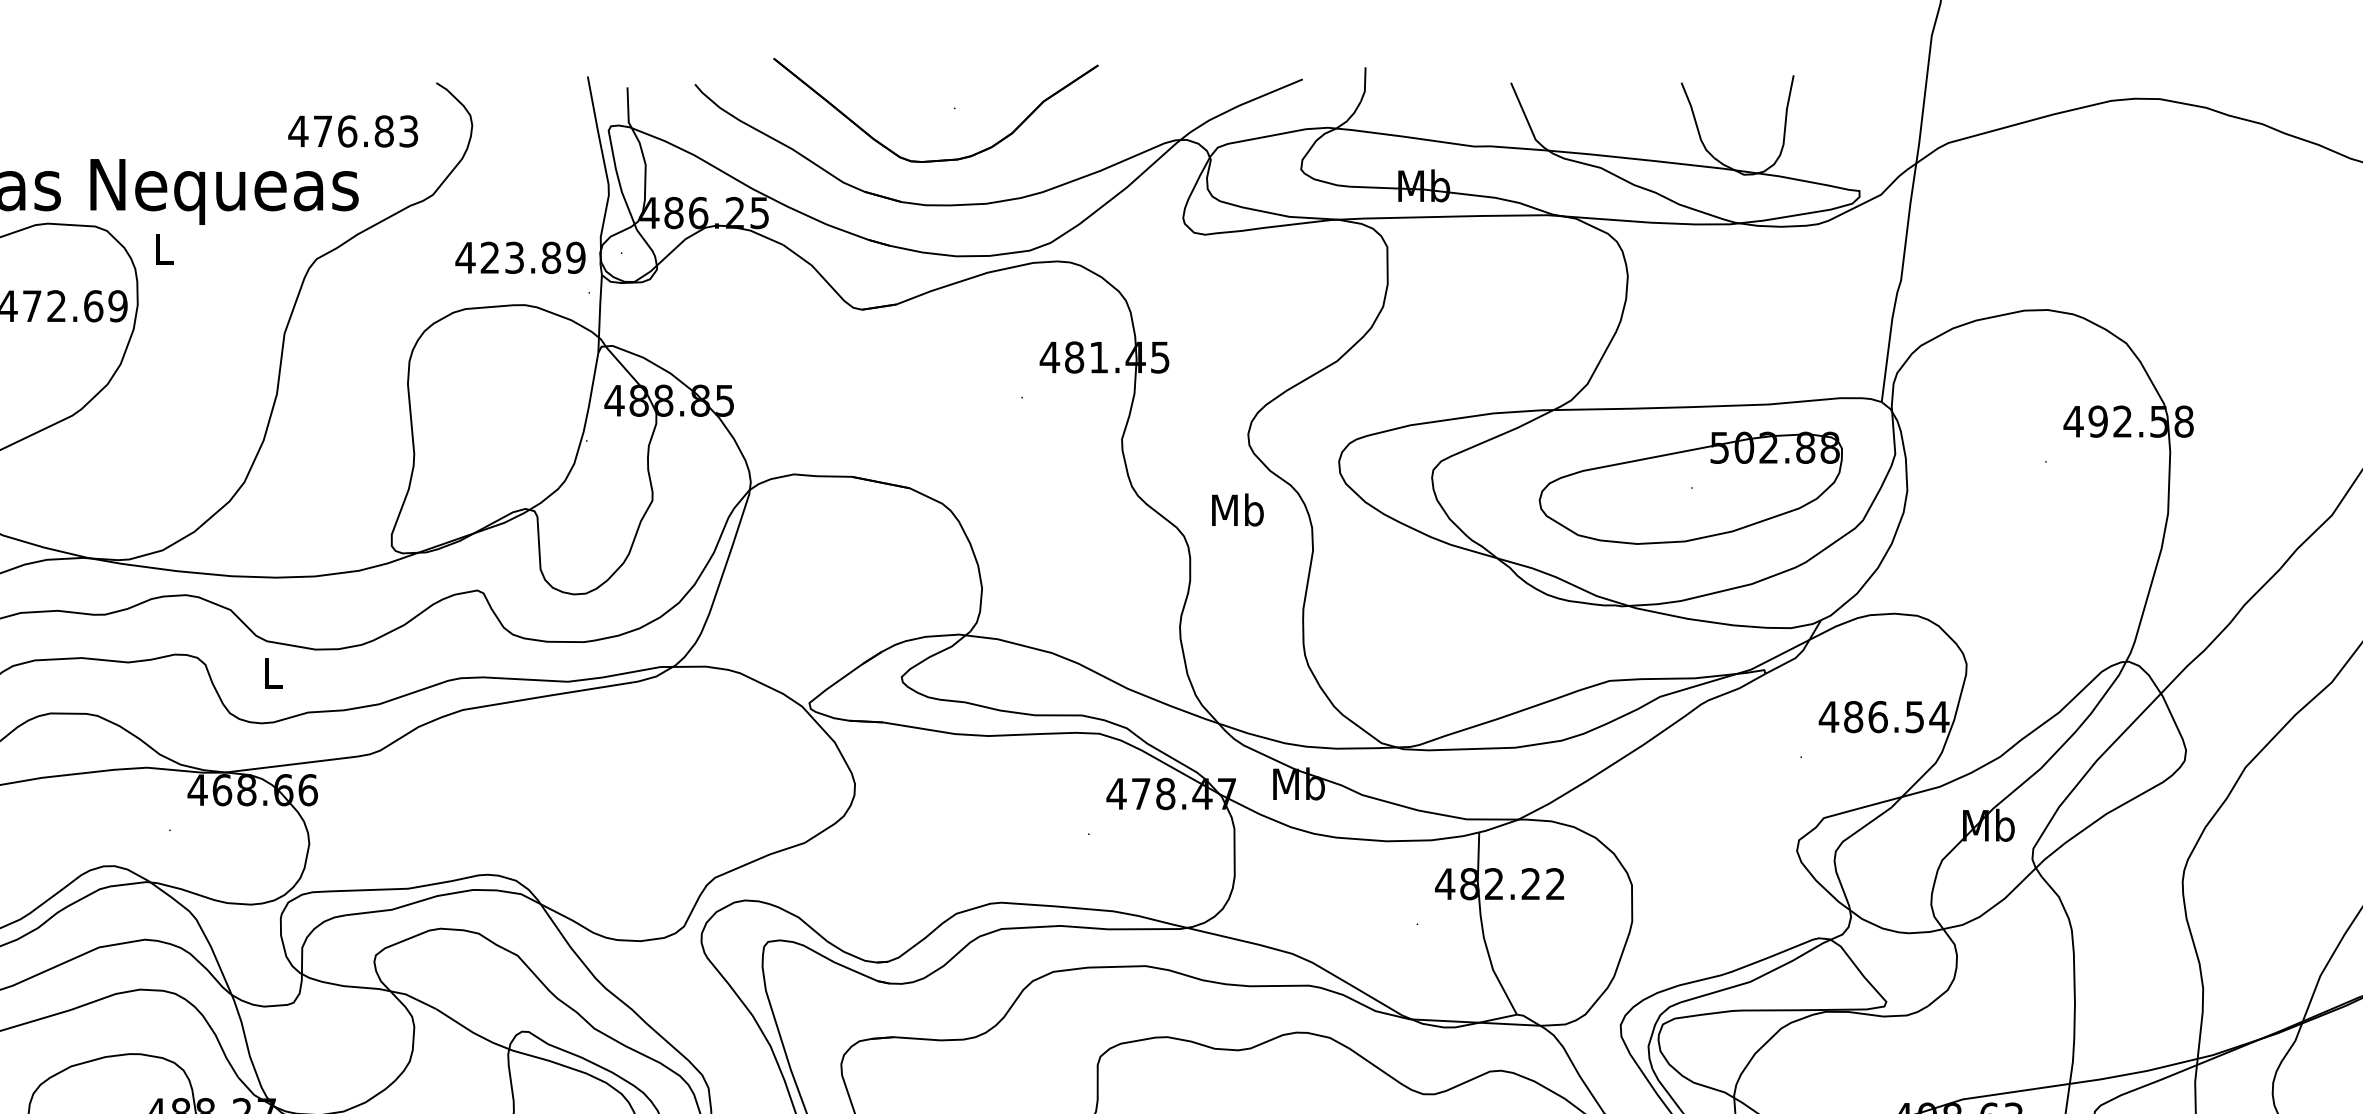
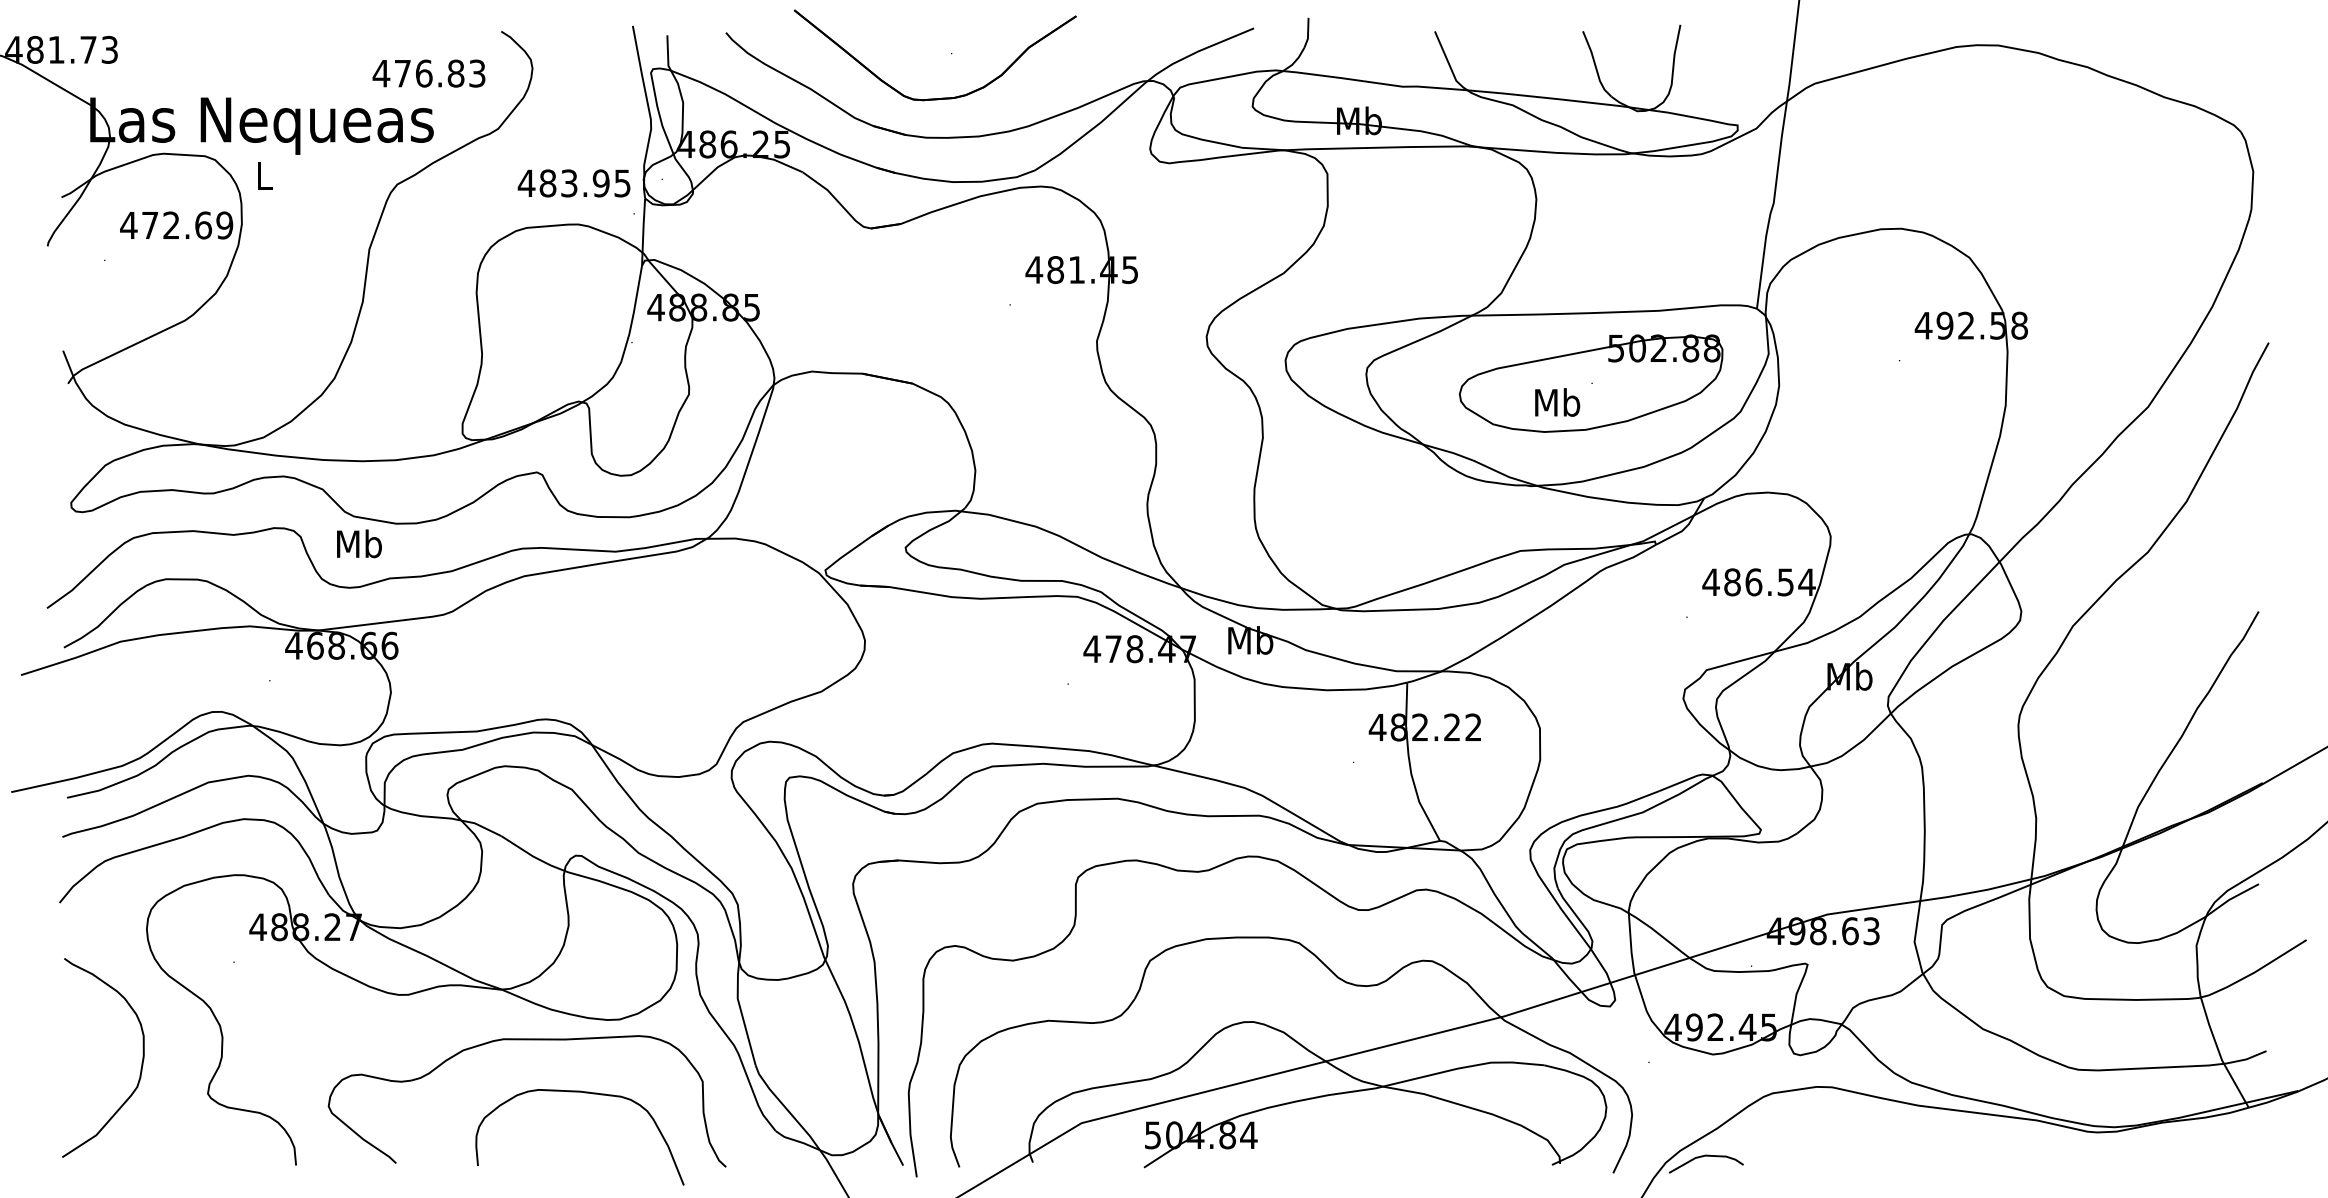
text: (532, 257) -> (584, 183), 423.89 -> 483.95
text: (1237, 510) -> (1557, 402), moved
text: (273, 672) -> (359, 543), L -> Mb

